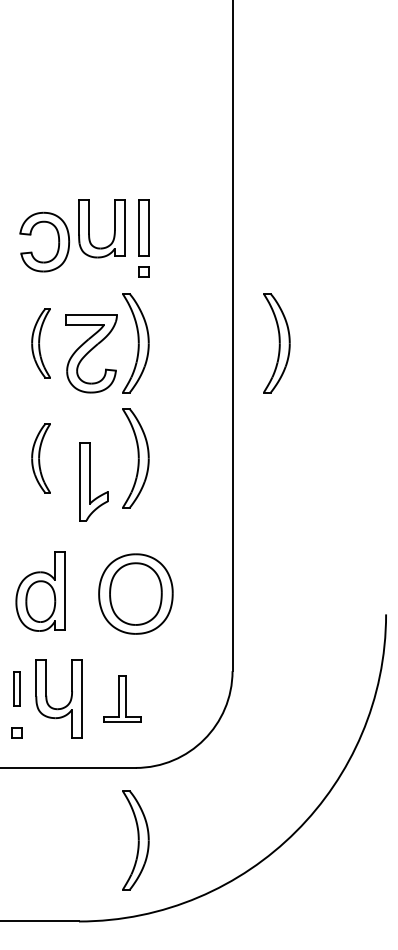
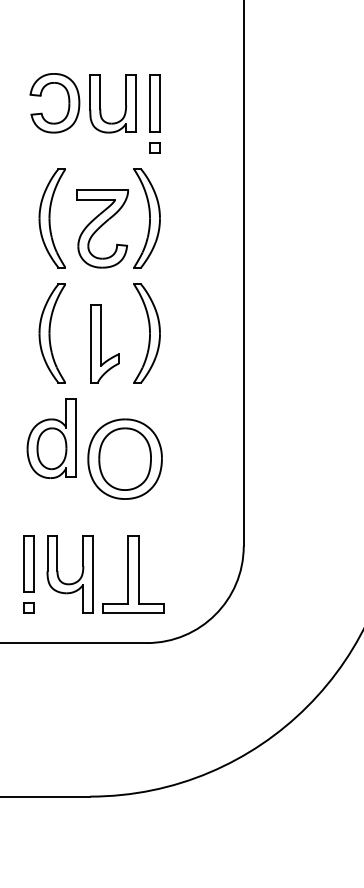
part: (58, 241) -> (68, 102), moved
part: (40, 343) -> (51, 218), size x1.43
part: (276, 343) -> (287, 218), removed
part: (40, 458) -> (51, 333), size x1.43
part: (93, 481) -> (104, 343), moved
part: (40, 591) -> (51, 438), moved
part: (135, 593) -> (124, 458), moved
part: (16, 688) -> (27, 563), size x1.67
part: (122, 698) -> (133, 573), size x1.67
part: (135, 840) -> (146, 715), removed

